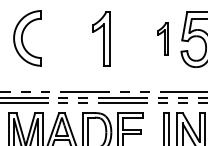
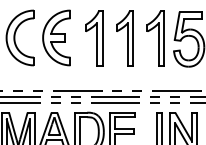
part: (63, 38) -> (56, 38), added
part: (132, 38) -> (125, 38), added
part: (163, 38) -> (156, 38), size x1.67

